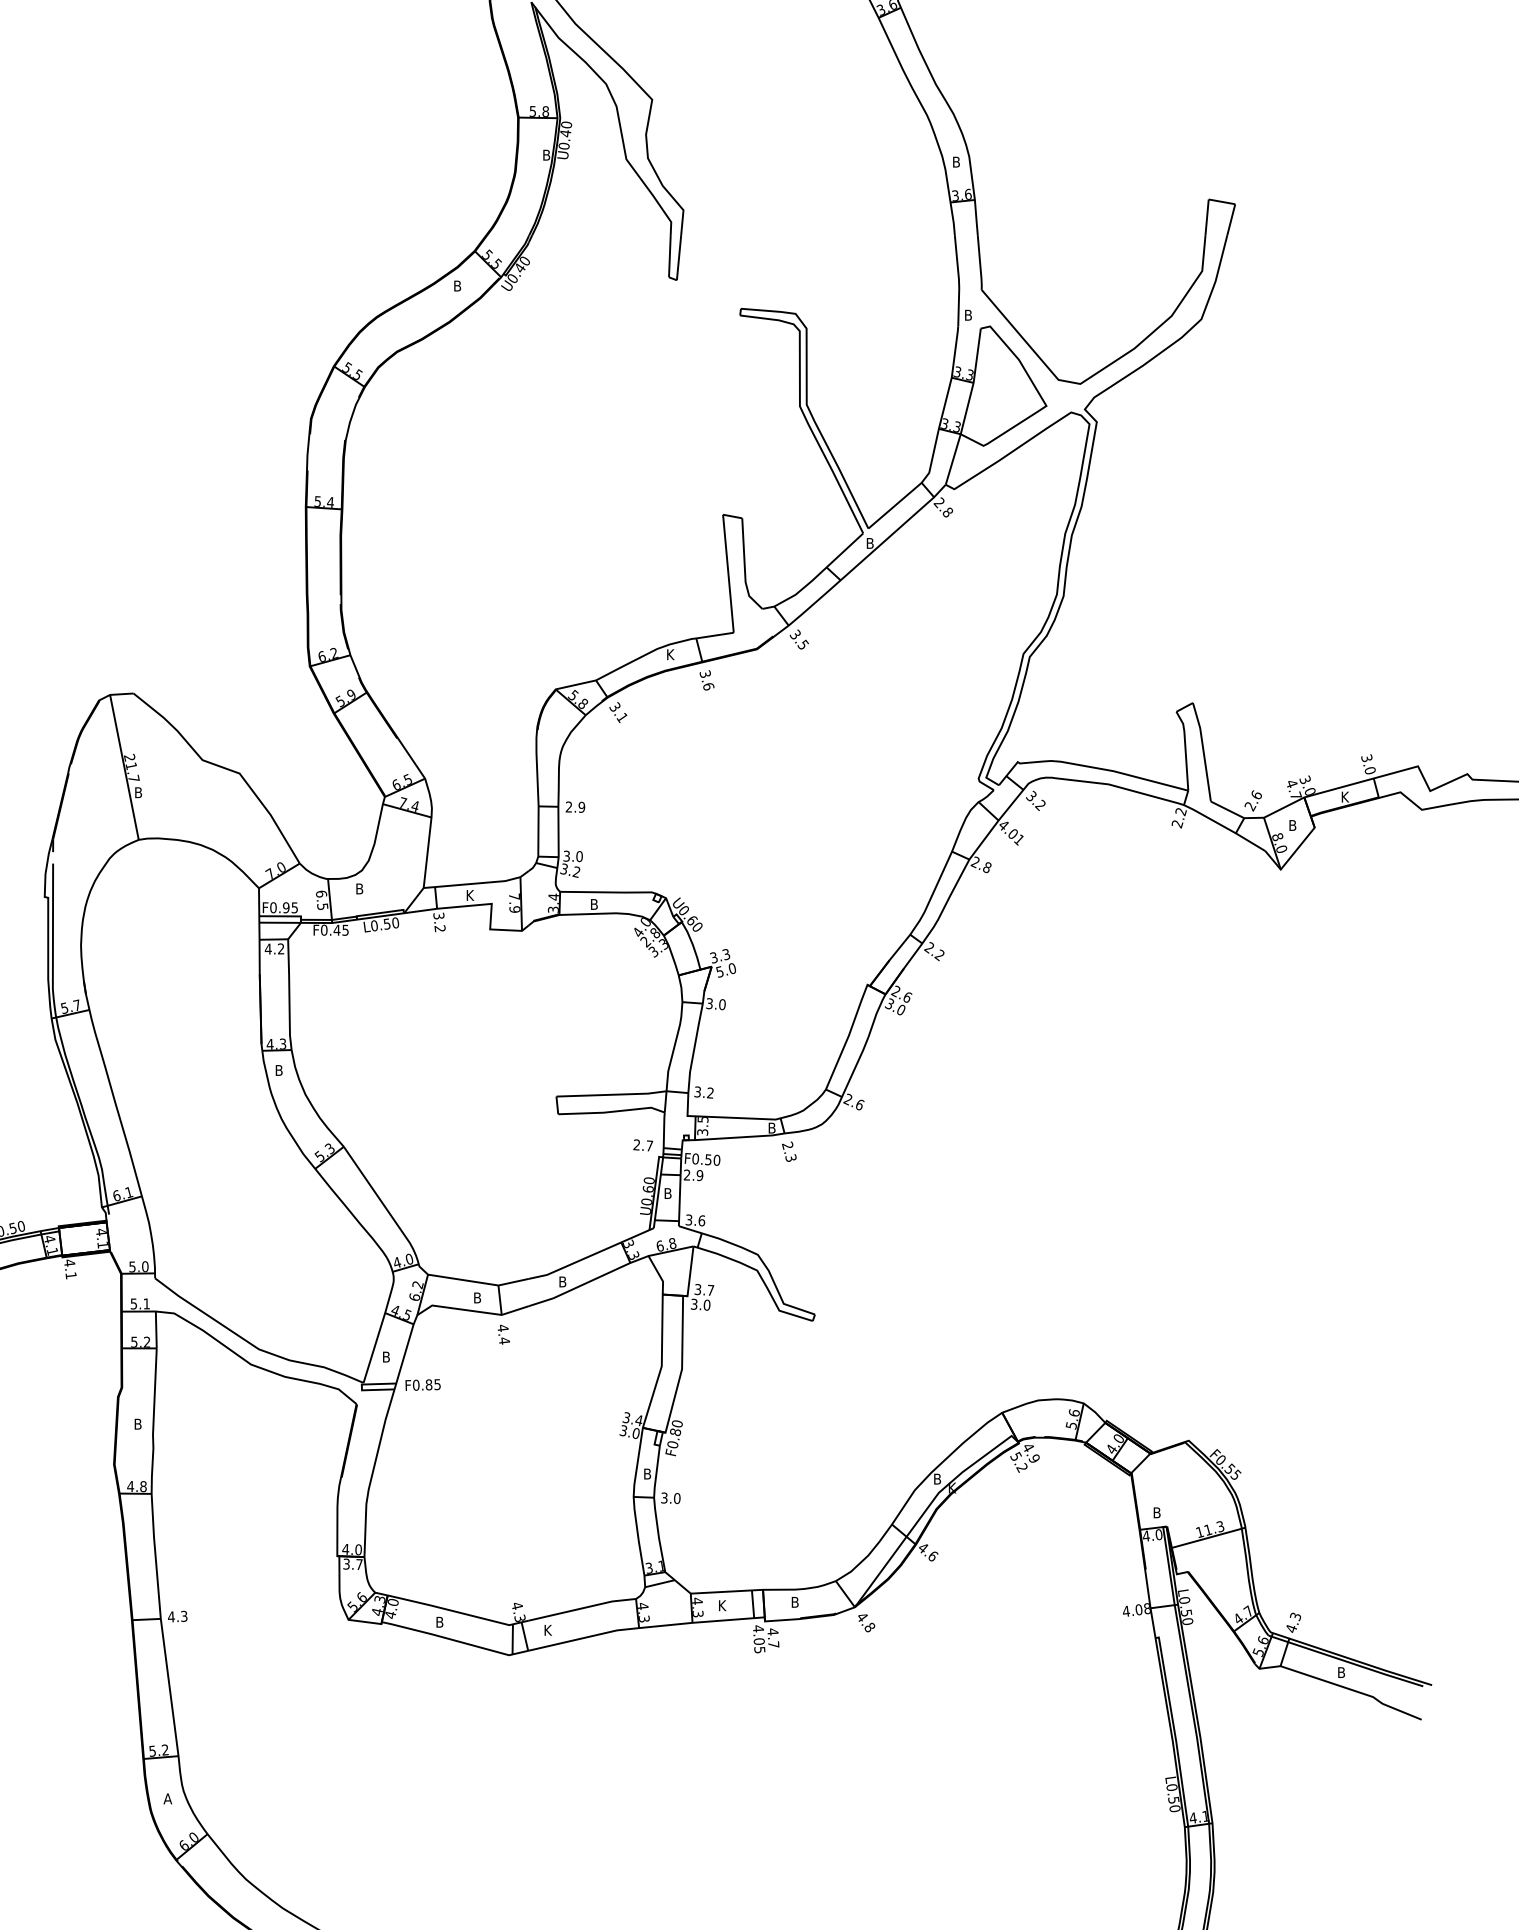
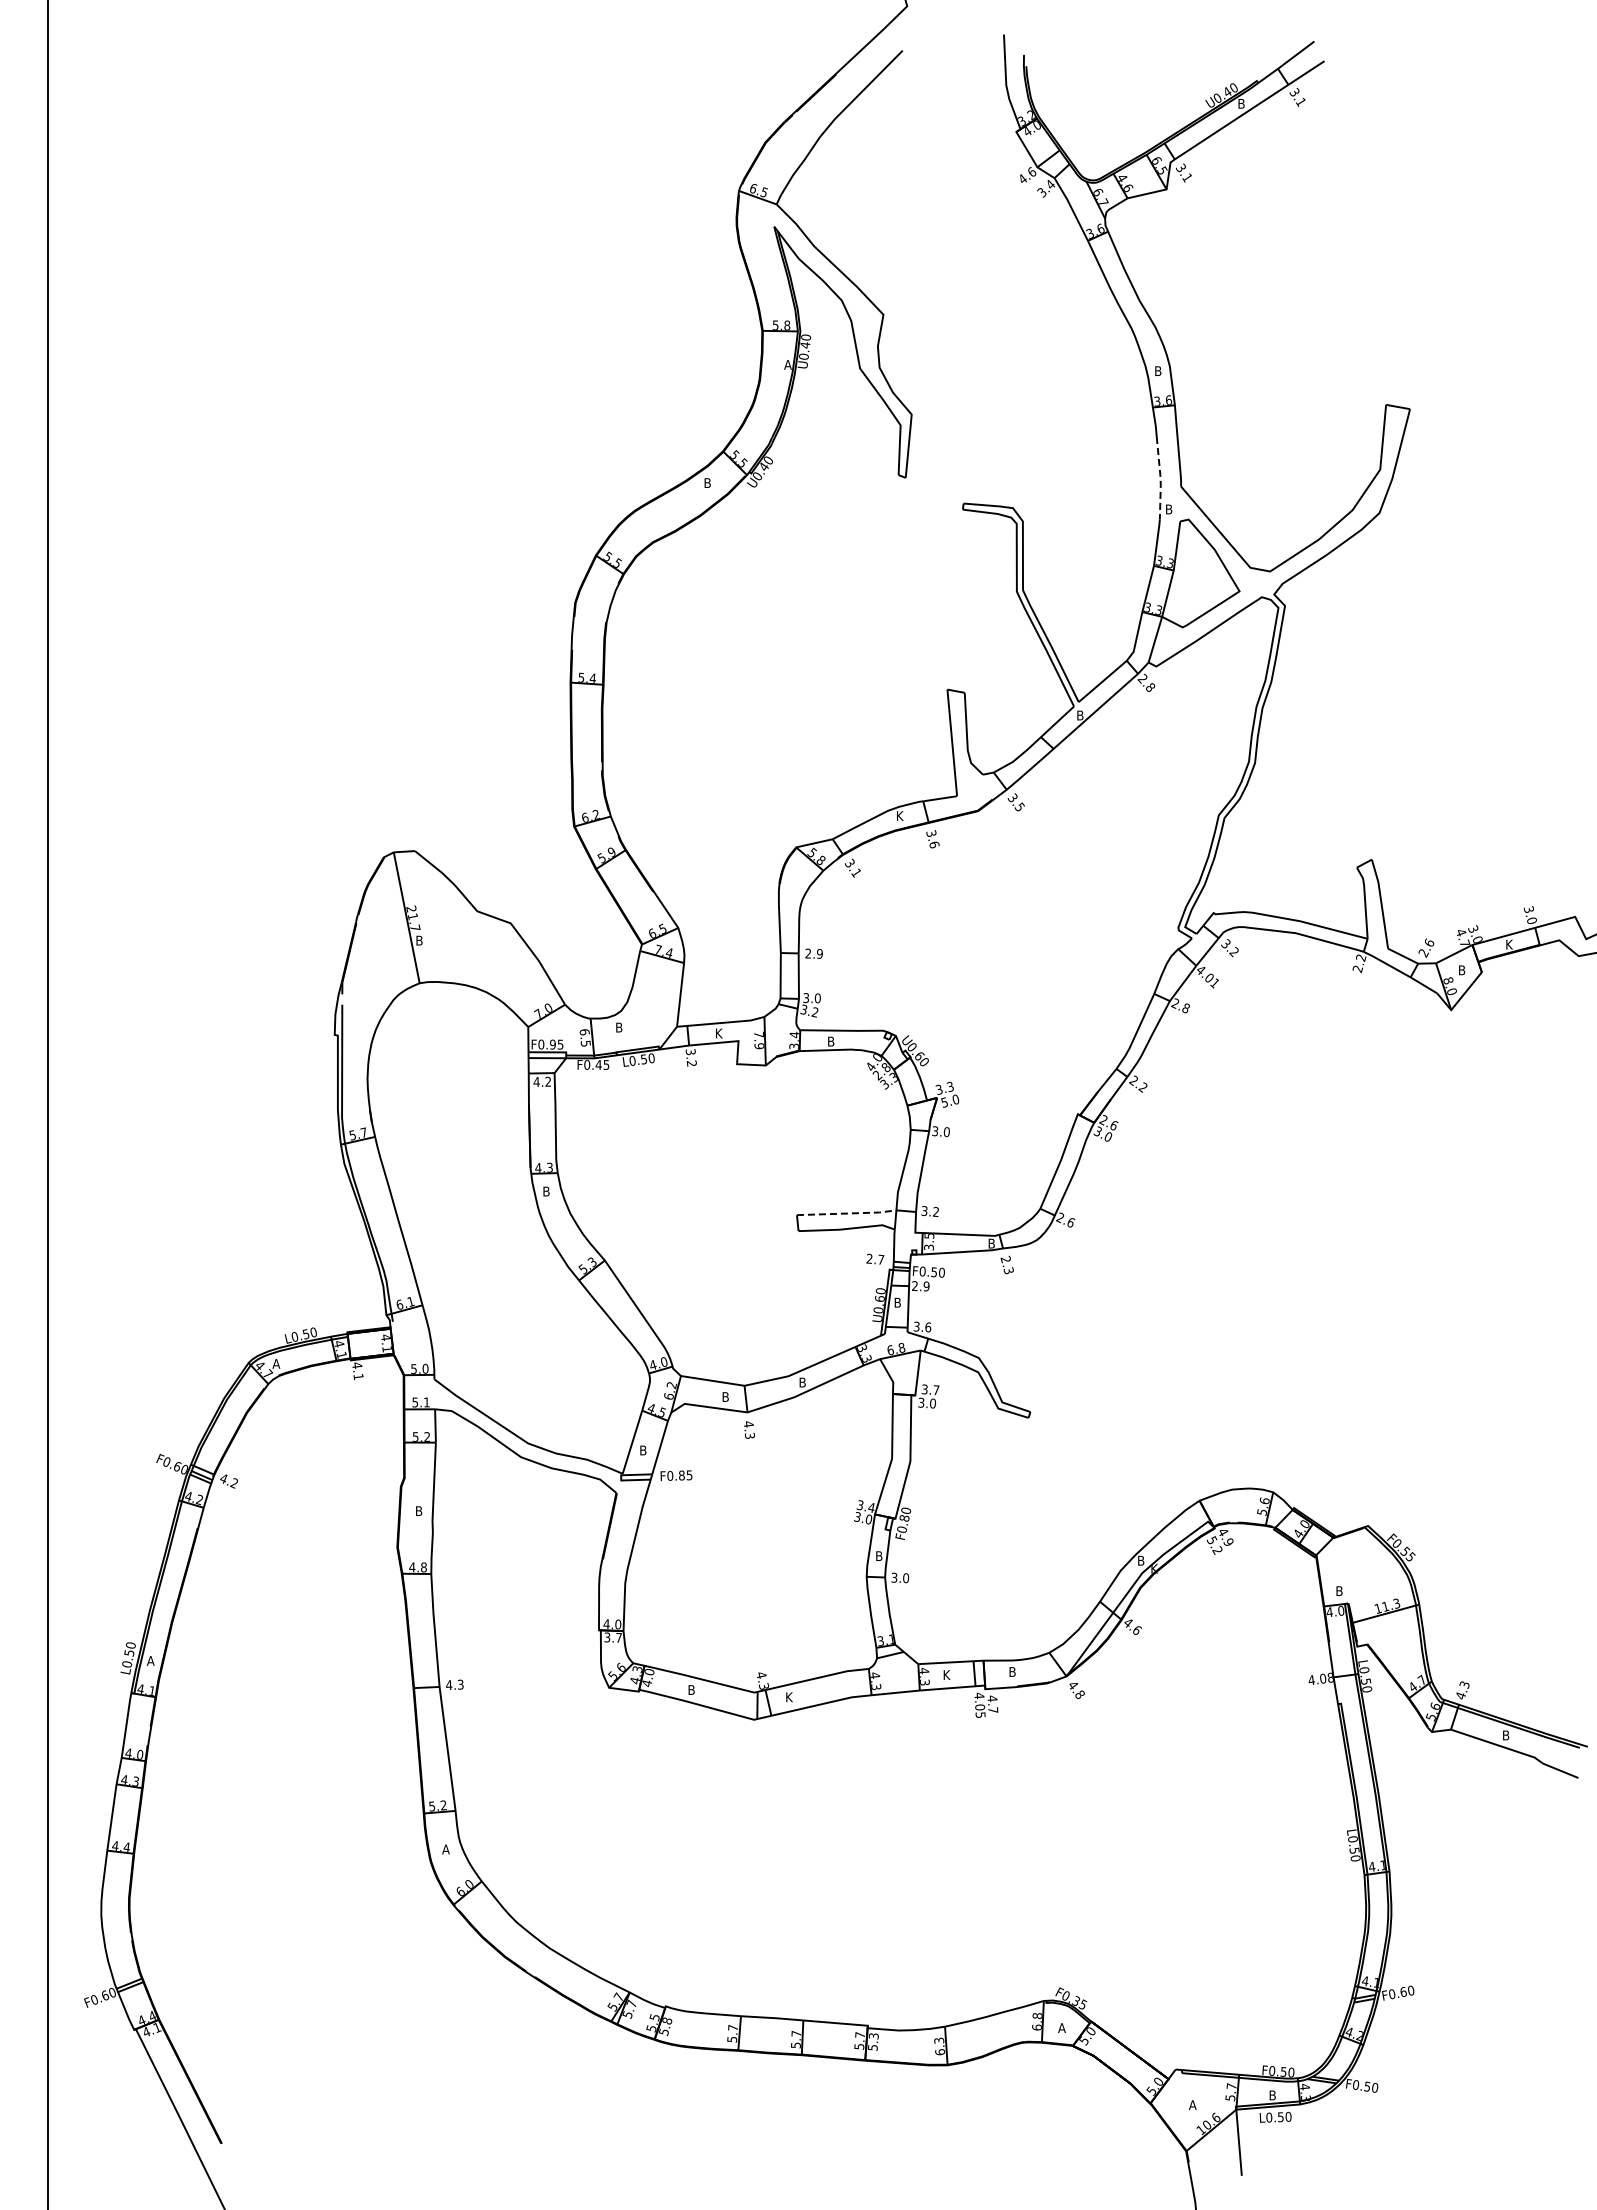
text: (545, 154) -> (787, 364), B -> A
line: (958, 281) -> (1160, 478), solid -> dashed
line: (612, 1094) -> (847, 1213), solid -> dashed
text: (503, 1340) -> (749, 1435), 4.4 -> 4.3

